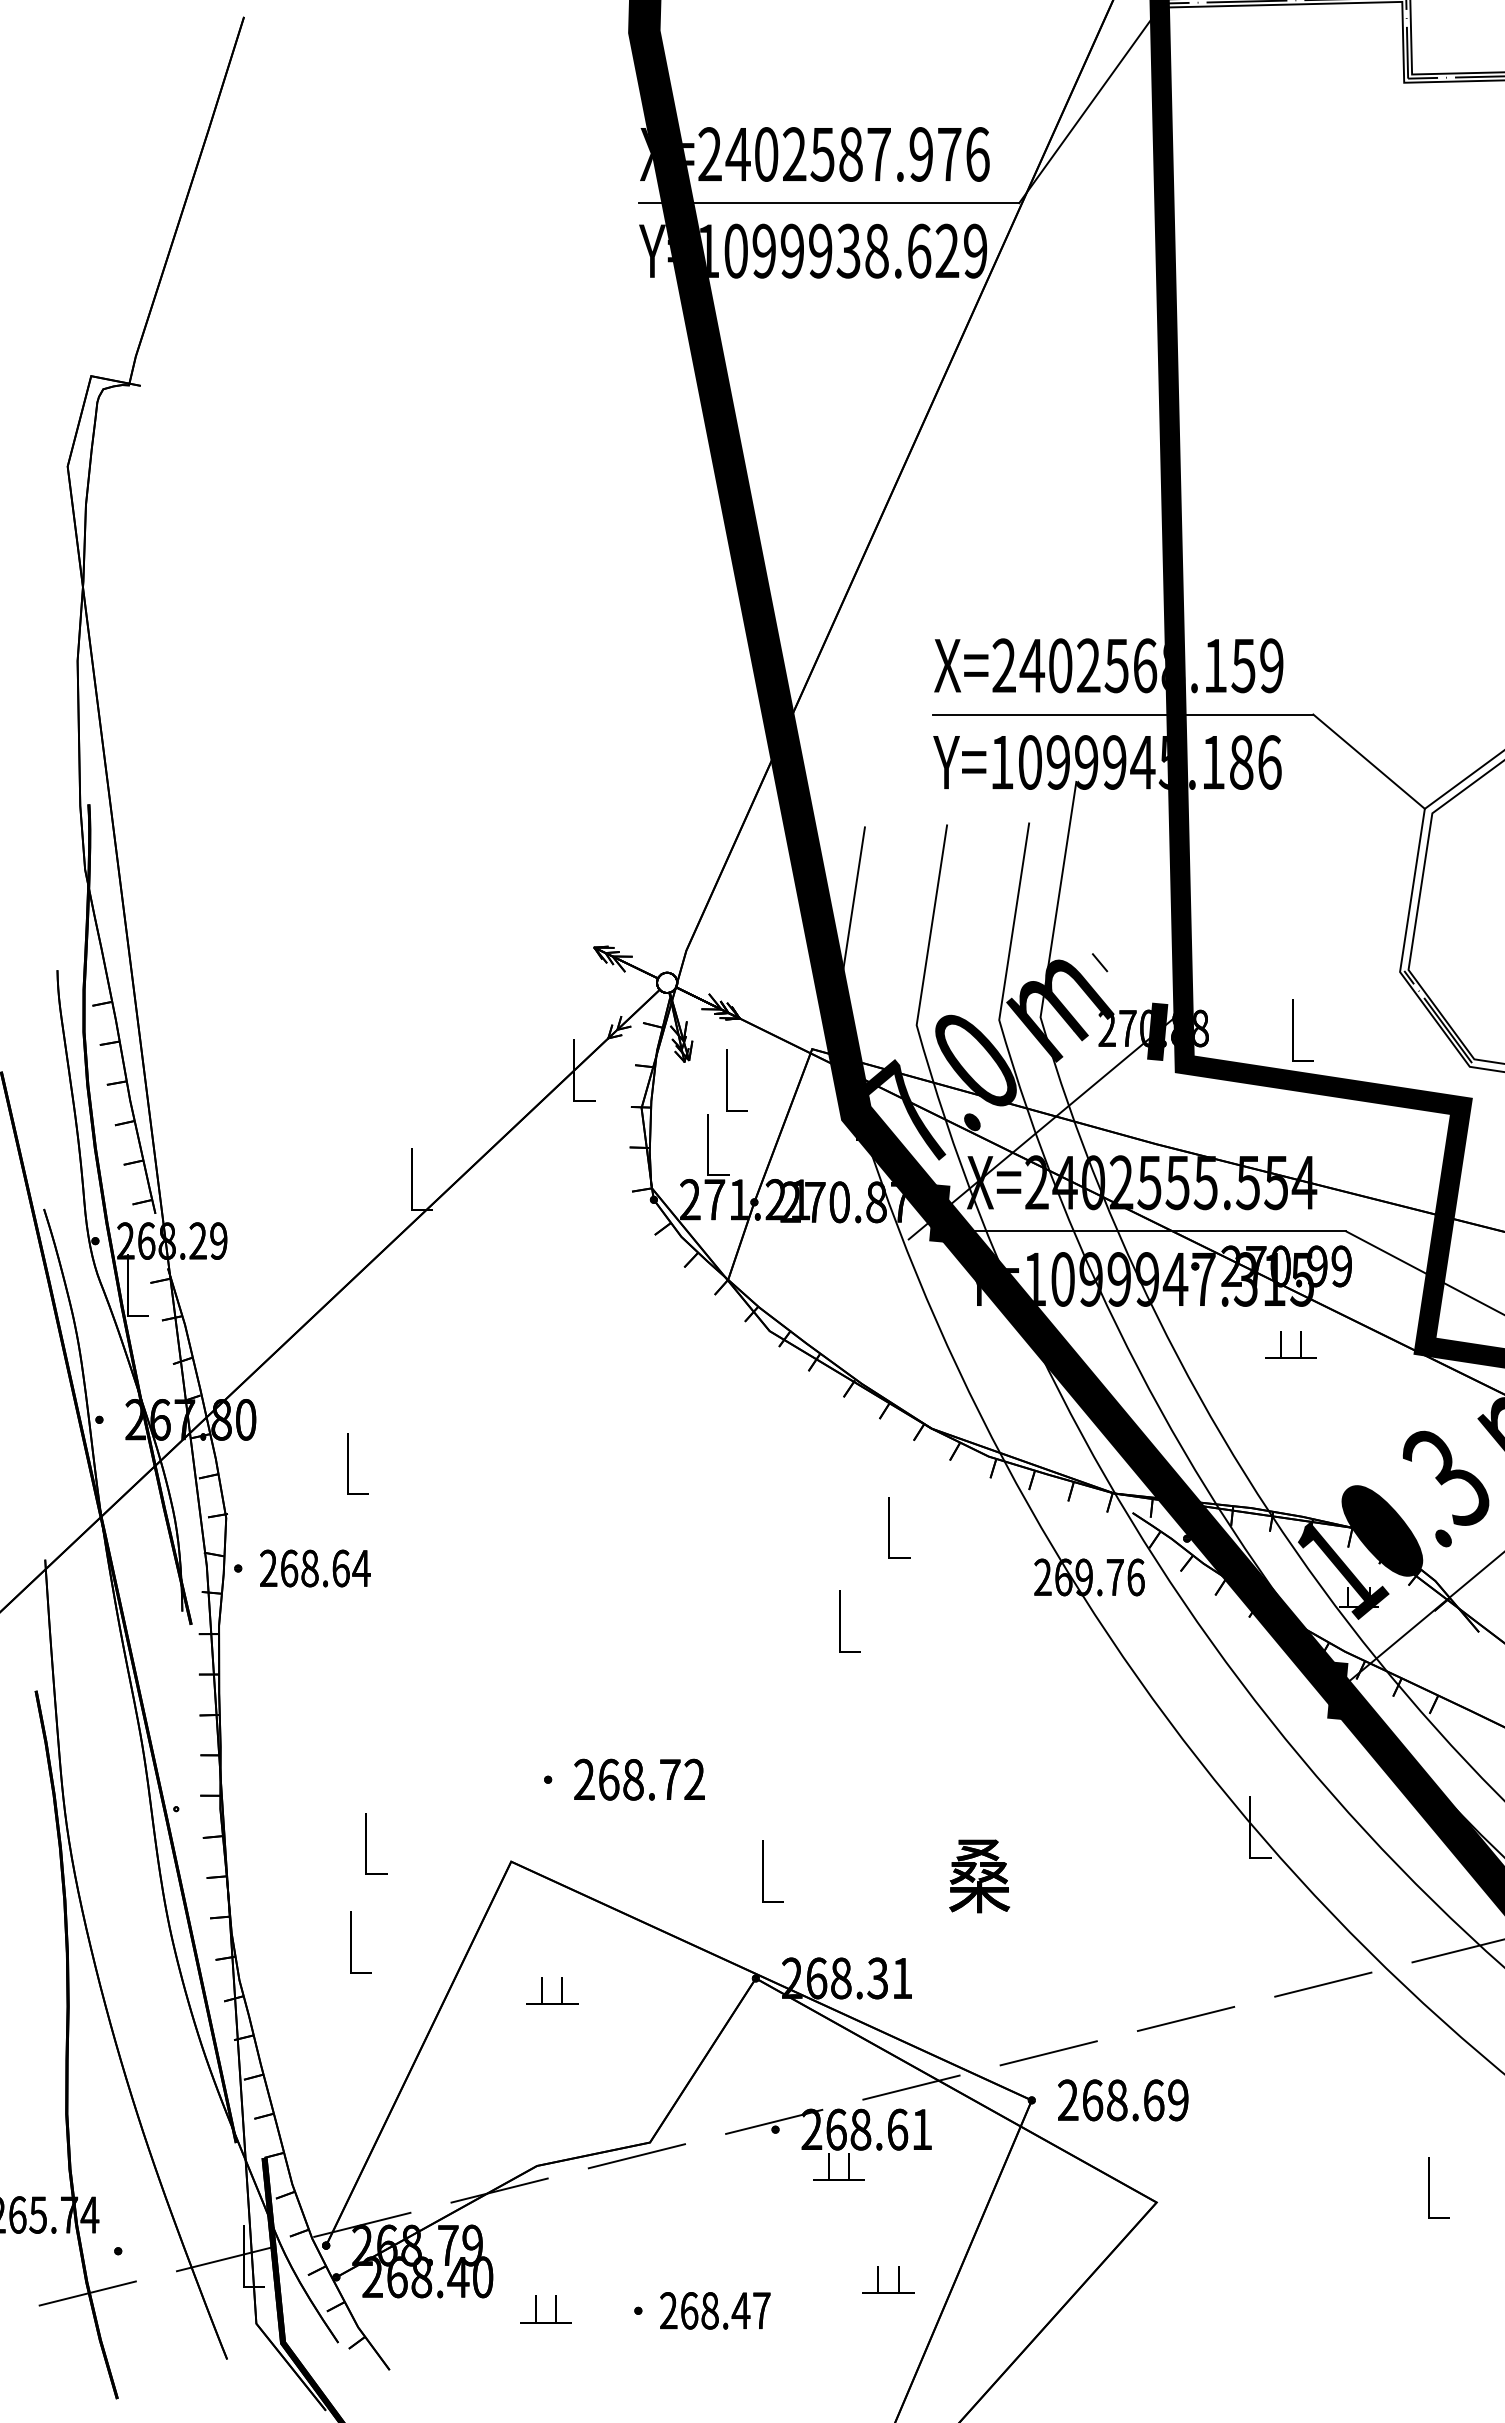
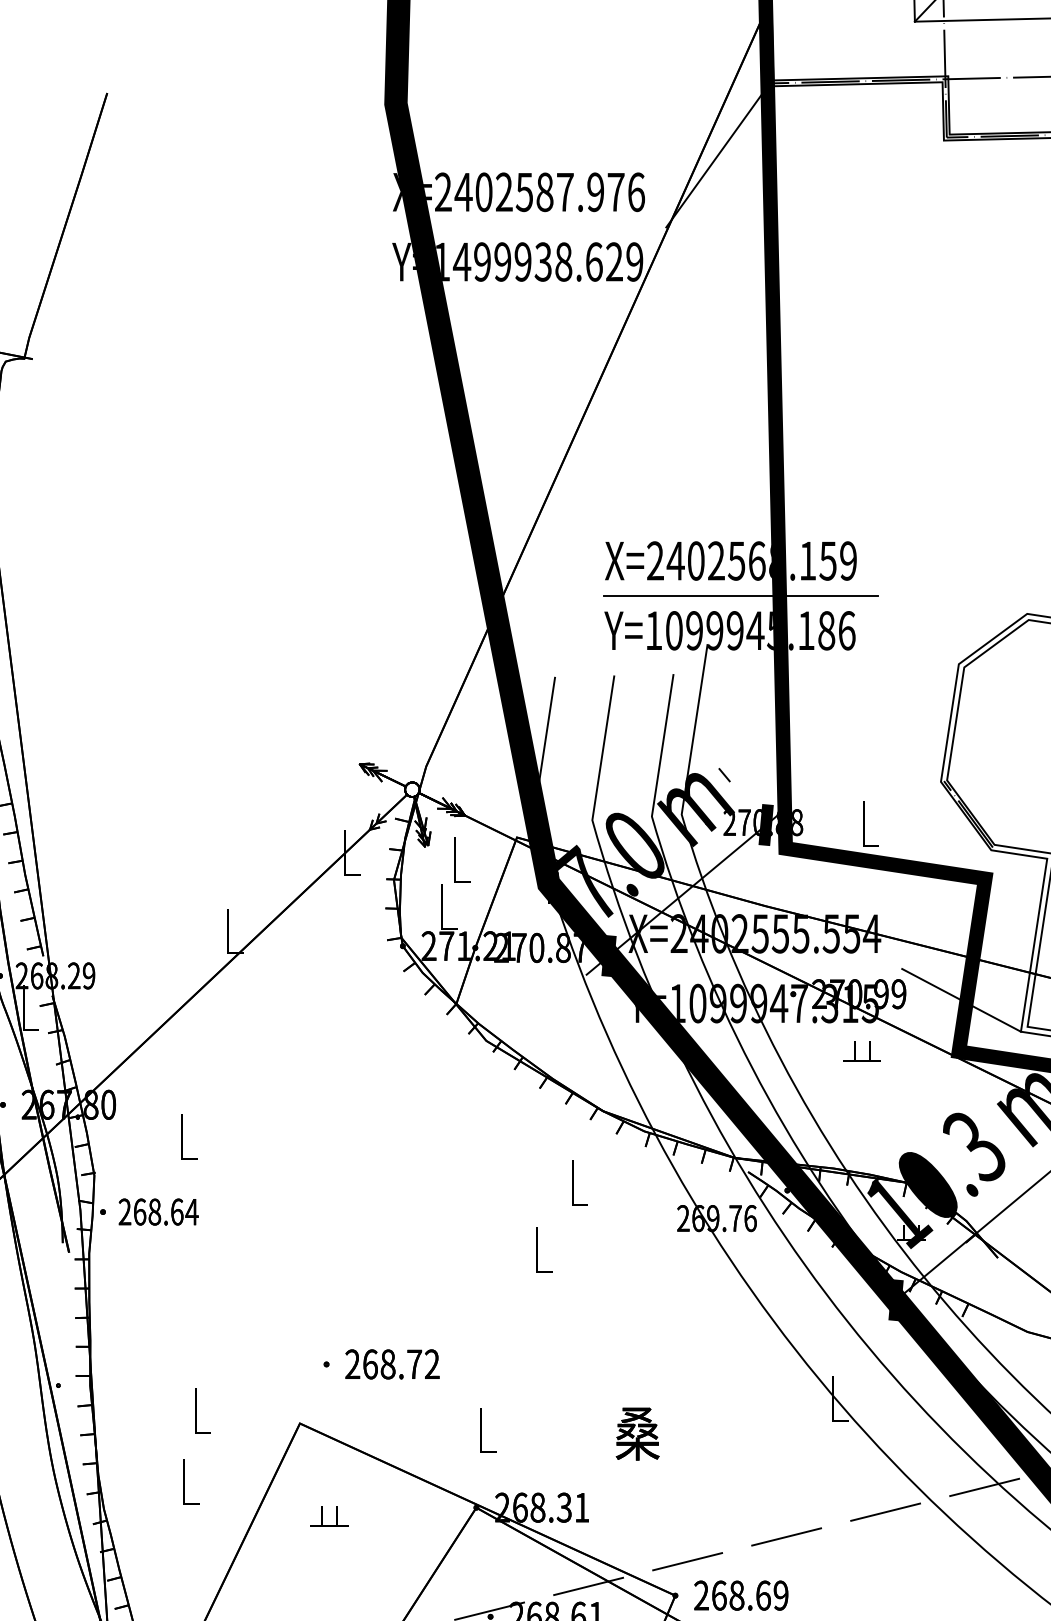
line: (828, 203) -> (528, 227), removed
text: (735, 250) -> (461, 261), Y=1099938.629 -> Y=1499938.629
line: (1368, 761) -> (918, 630), removed
line: (1155, 1231) -> (764, 969), removed

